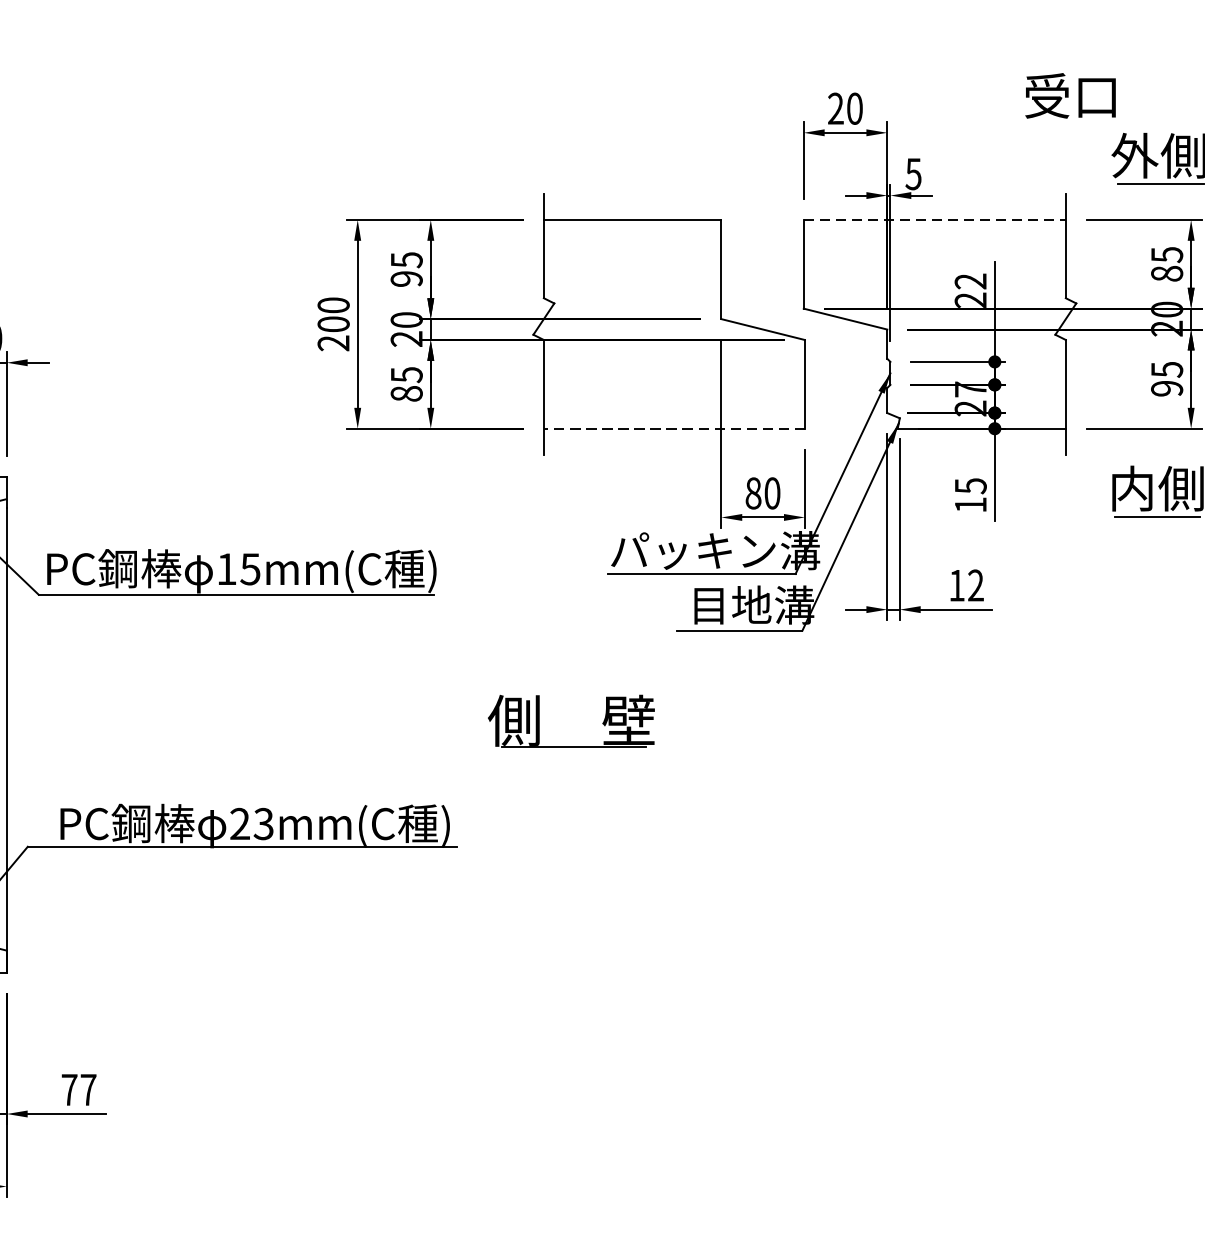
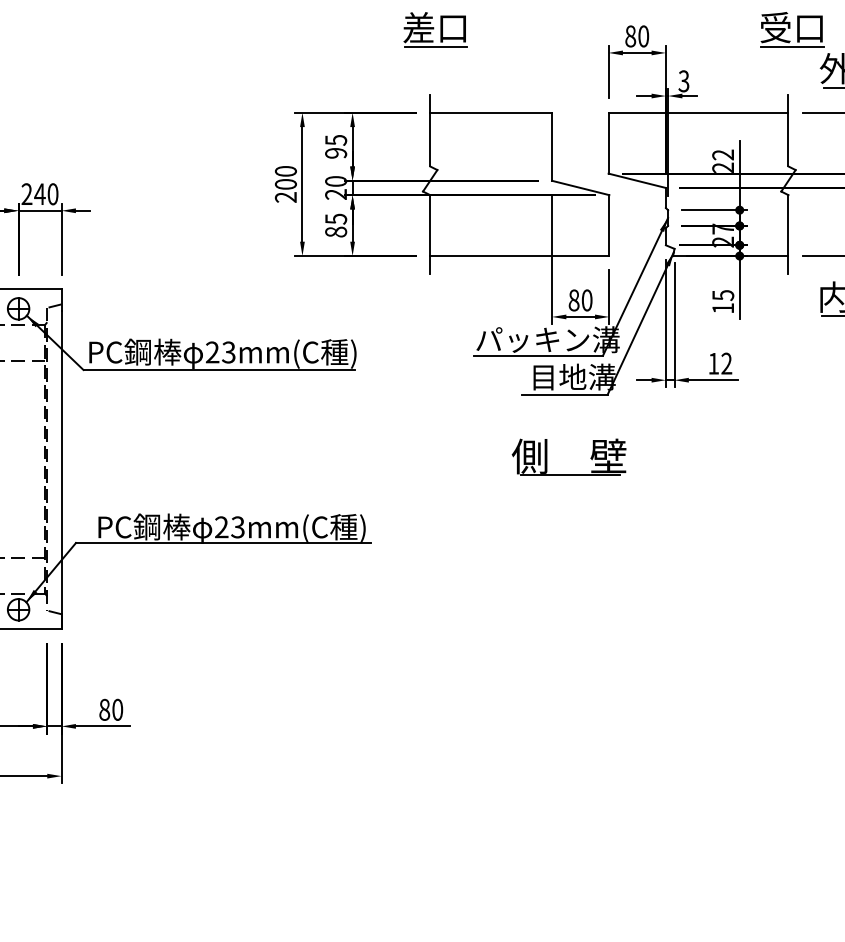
part: (551, 98) -> (435, 29), added
text: (835, 108) -> (630, 36), 20 -> 80
line: (1071, 123) -> (792, 46), added
text: (914, 172) -> (684, 80), 5 -> 3
line: (934, 219) -> (698, 112), dashed -> solid
line: (673, 429) -> (519, 256), dashed -> solid
text: (238, 569) -> (220, 352), 15mm(C -> 23mm(C
part: (570, 747) -> (568, 474), moved
text: (79, 1089) -> (111, 709), 77 -> 80

